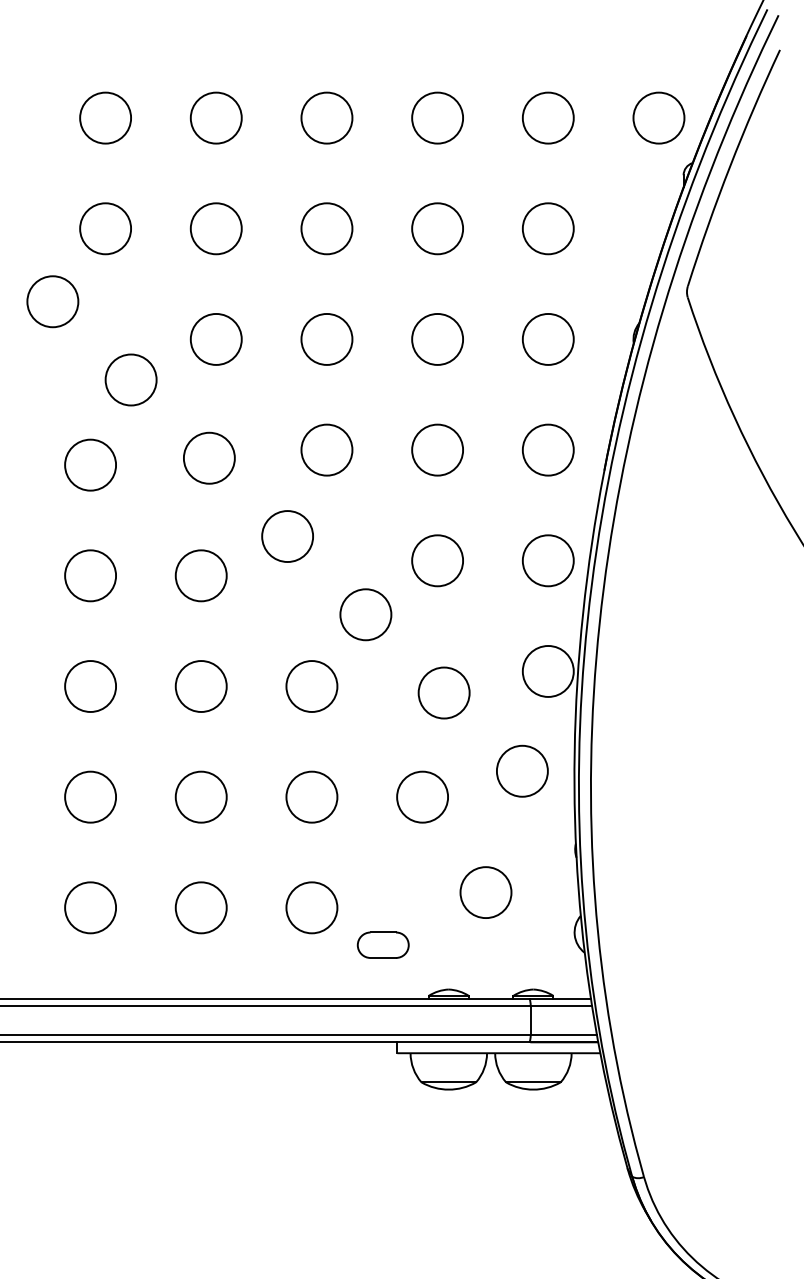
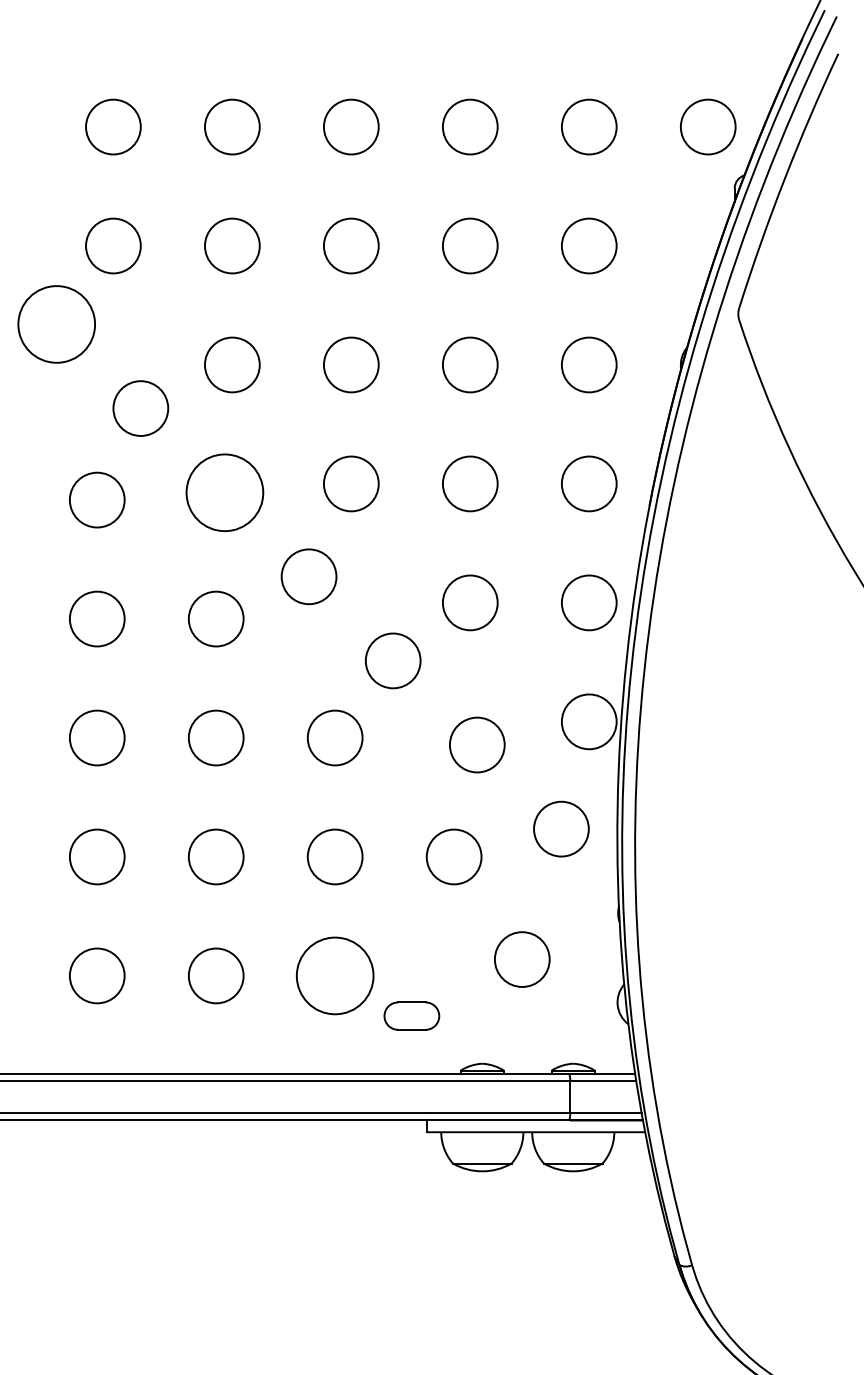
circle: (52, 301) -> (56, 324), size x1.4
circle: (209, 457) -> (225, 491), size x1.4
circle: (311, 907) -> (334, 975), size x1.4

